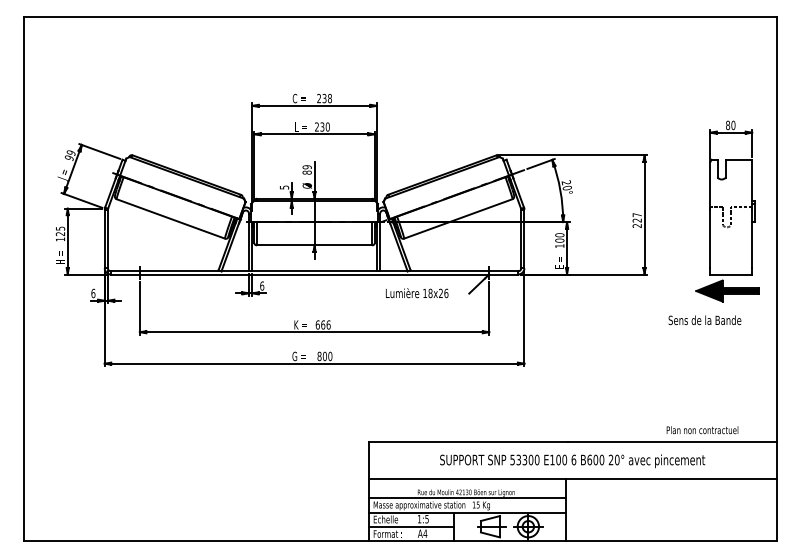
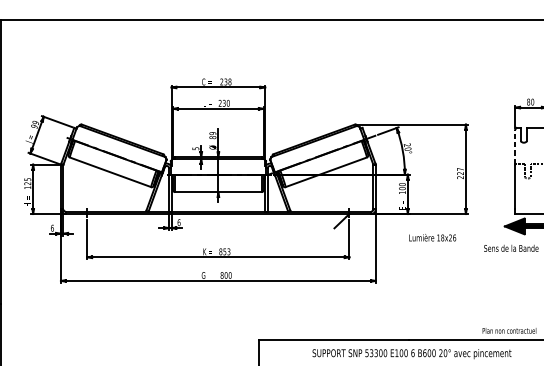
line: (710, 184) -> (515, 146), solid -> dashed
text: (417, 293) -> (432, 238), moved
text: (322, 324) -> (224, 251), 666 -> 853

